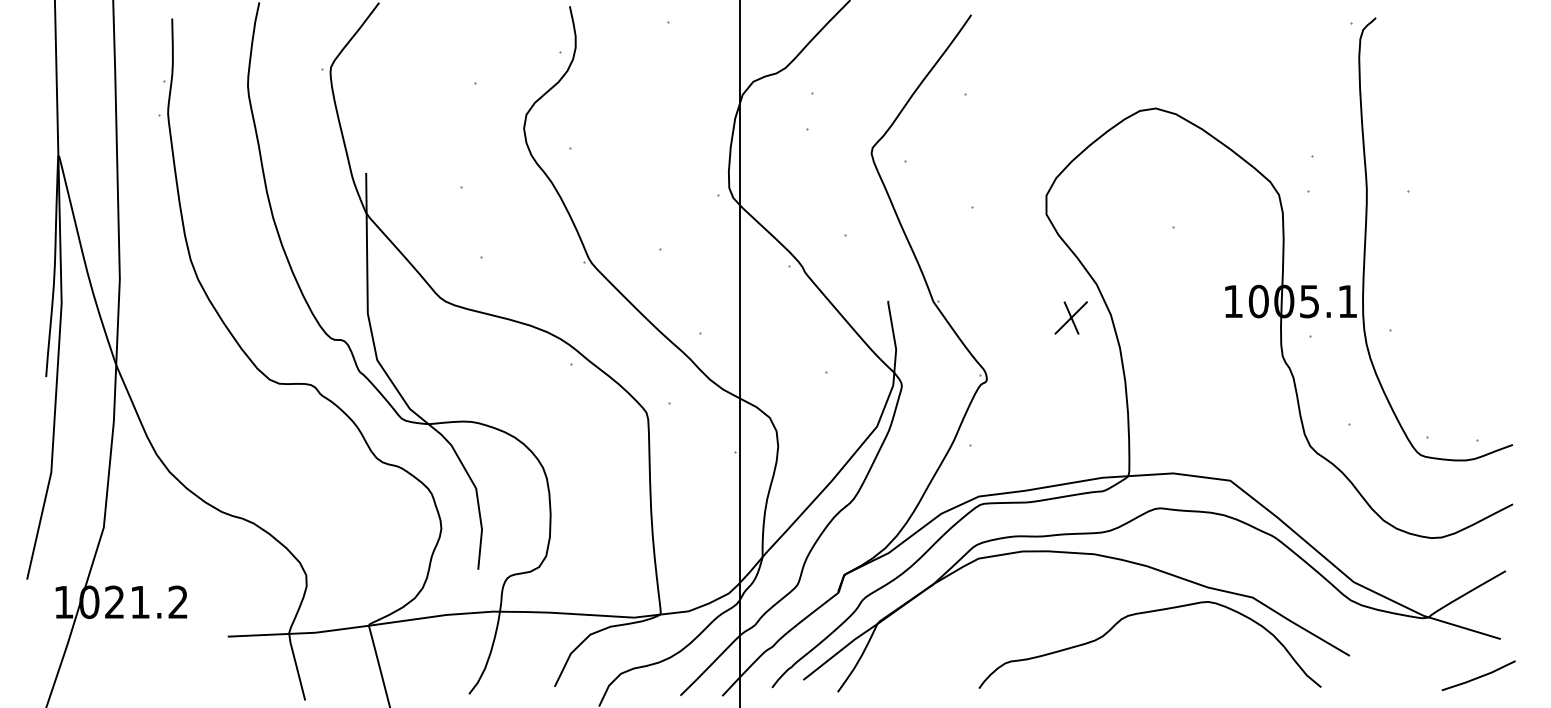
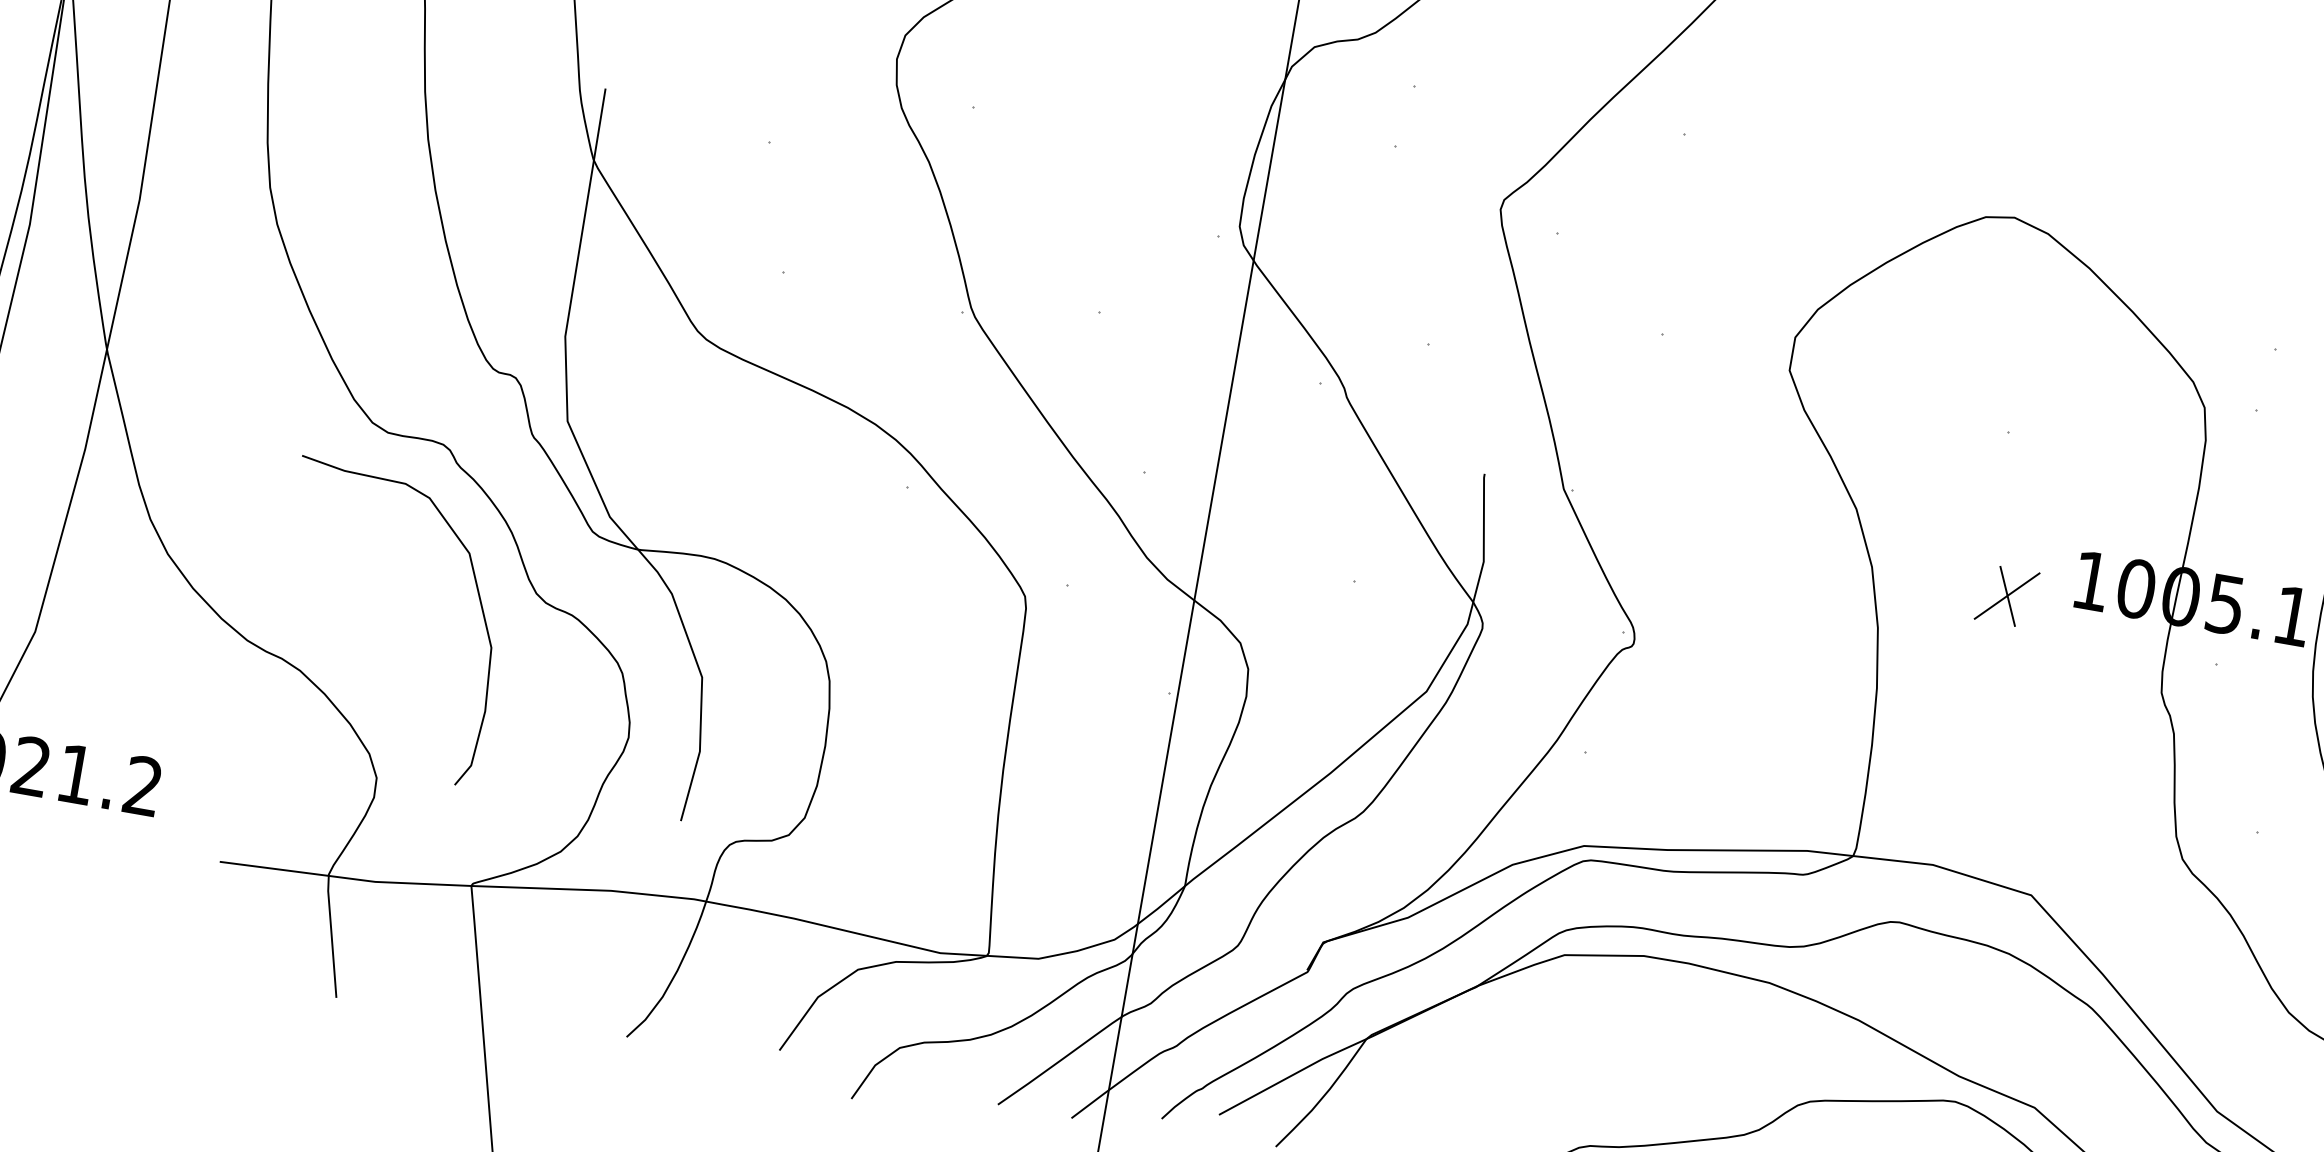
part: (1070, 317) -> (2005, 595), moved
curve: (345, 468) -> (478, 602), added

